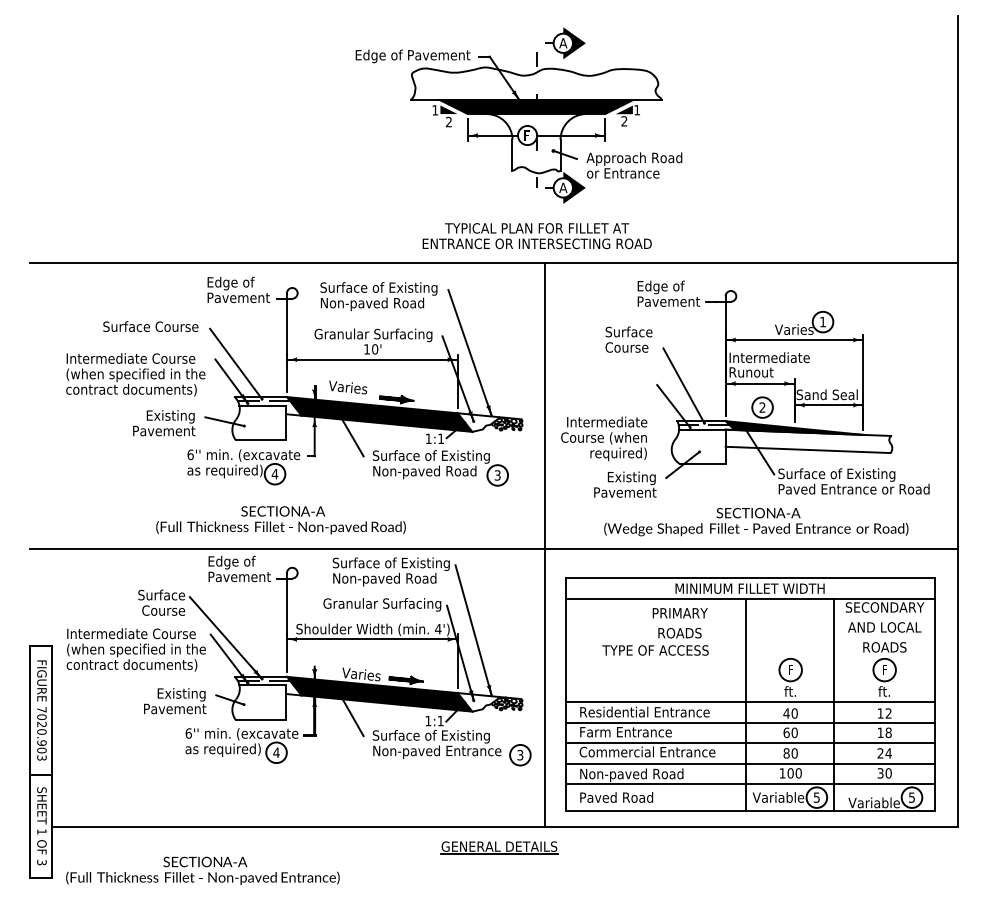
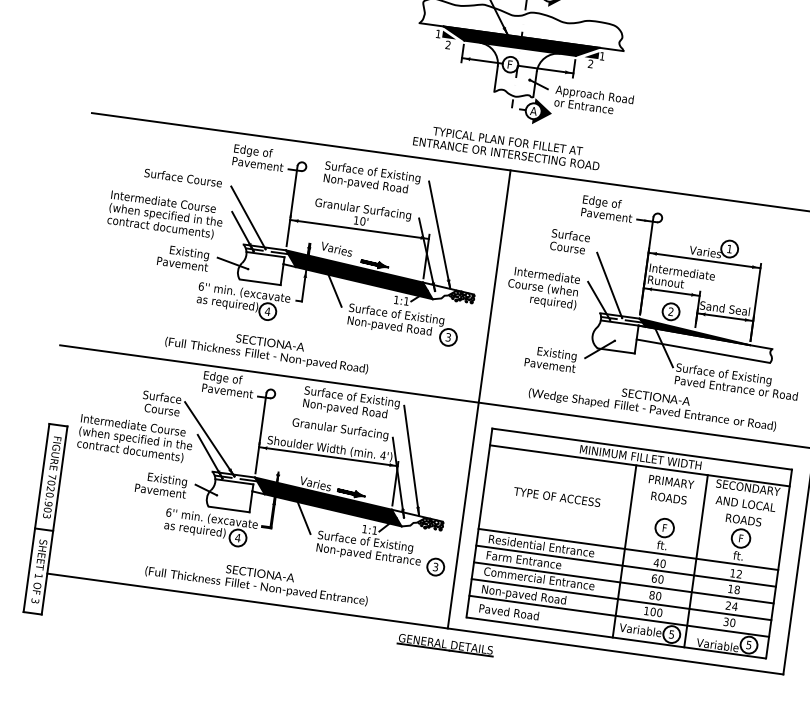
text: (604, 438) -> (543, 288), moved
text: (679, 623) -> (669, 490), moved
part: (499, 847) -> (445, 644), moved
text: (202, 870) -> (257, 580), moved

